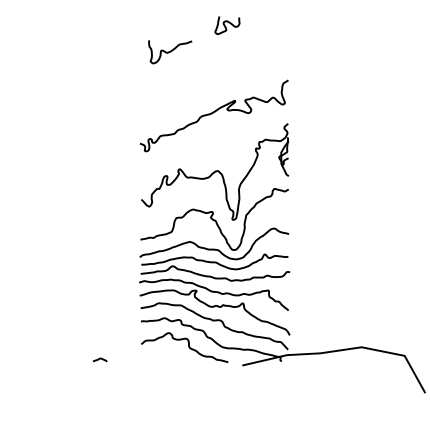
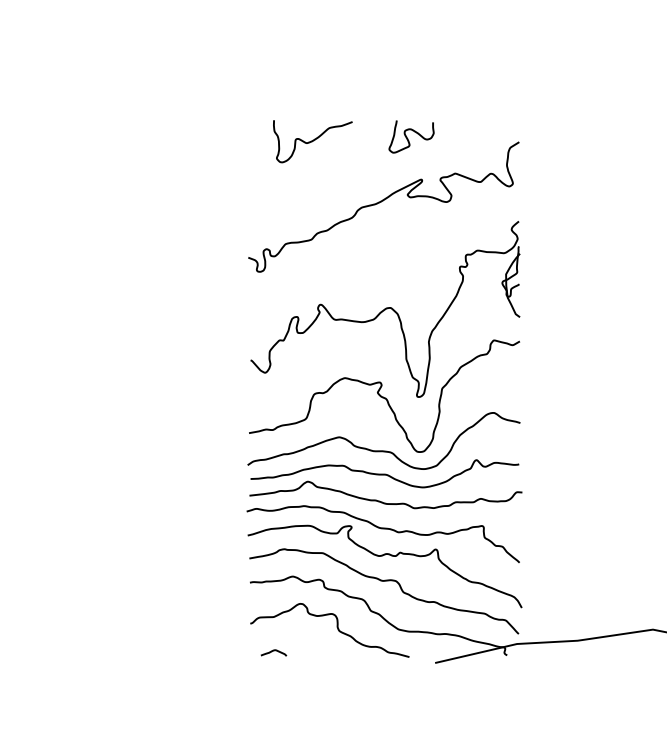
curve: (226, 26) -> (409, 138), moved
curve: (170, 52) -> (313, 142), moved
curve: (99, 359) -> (272, 651), moved

